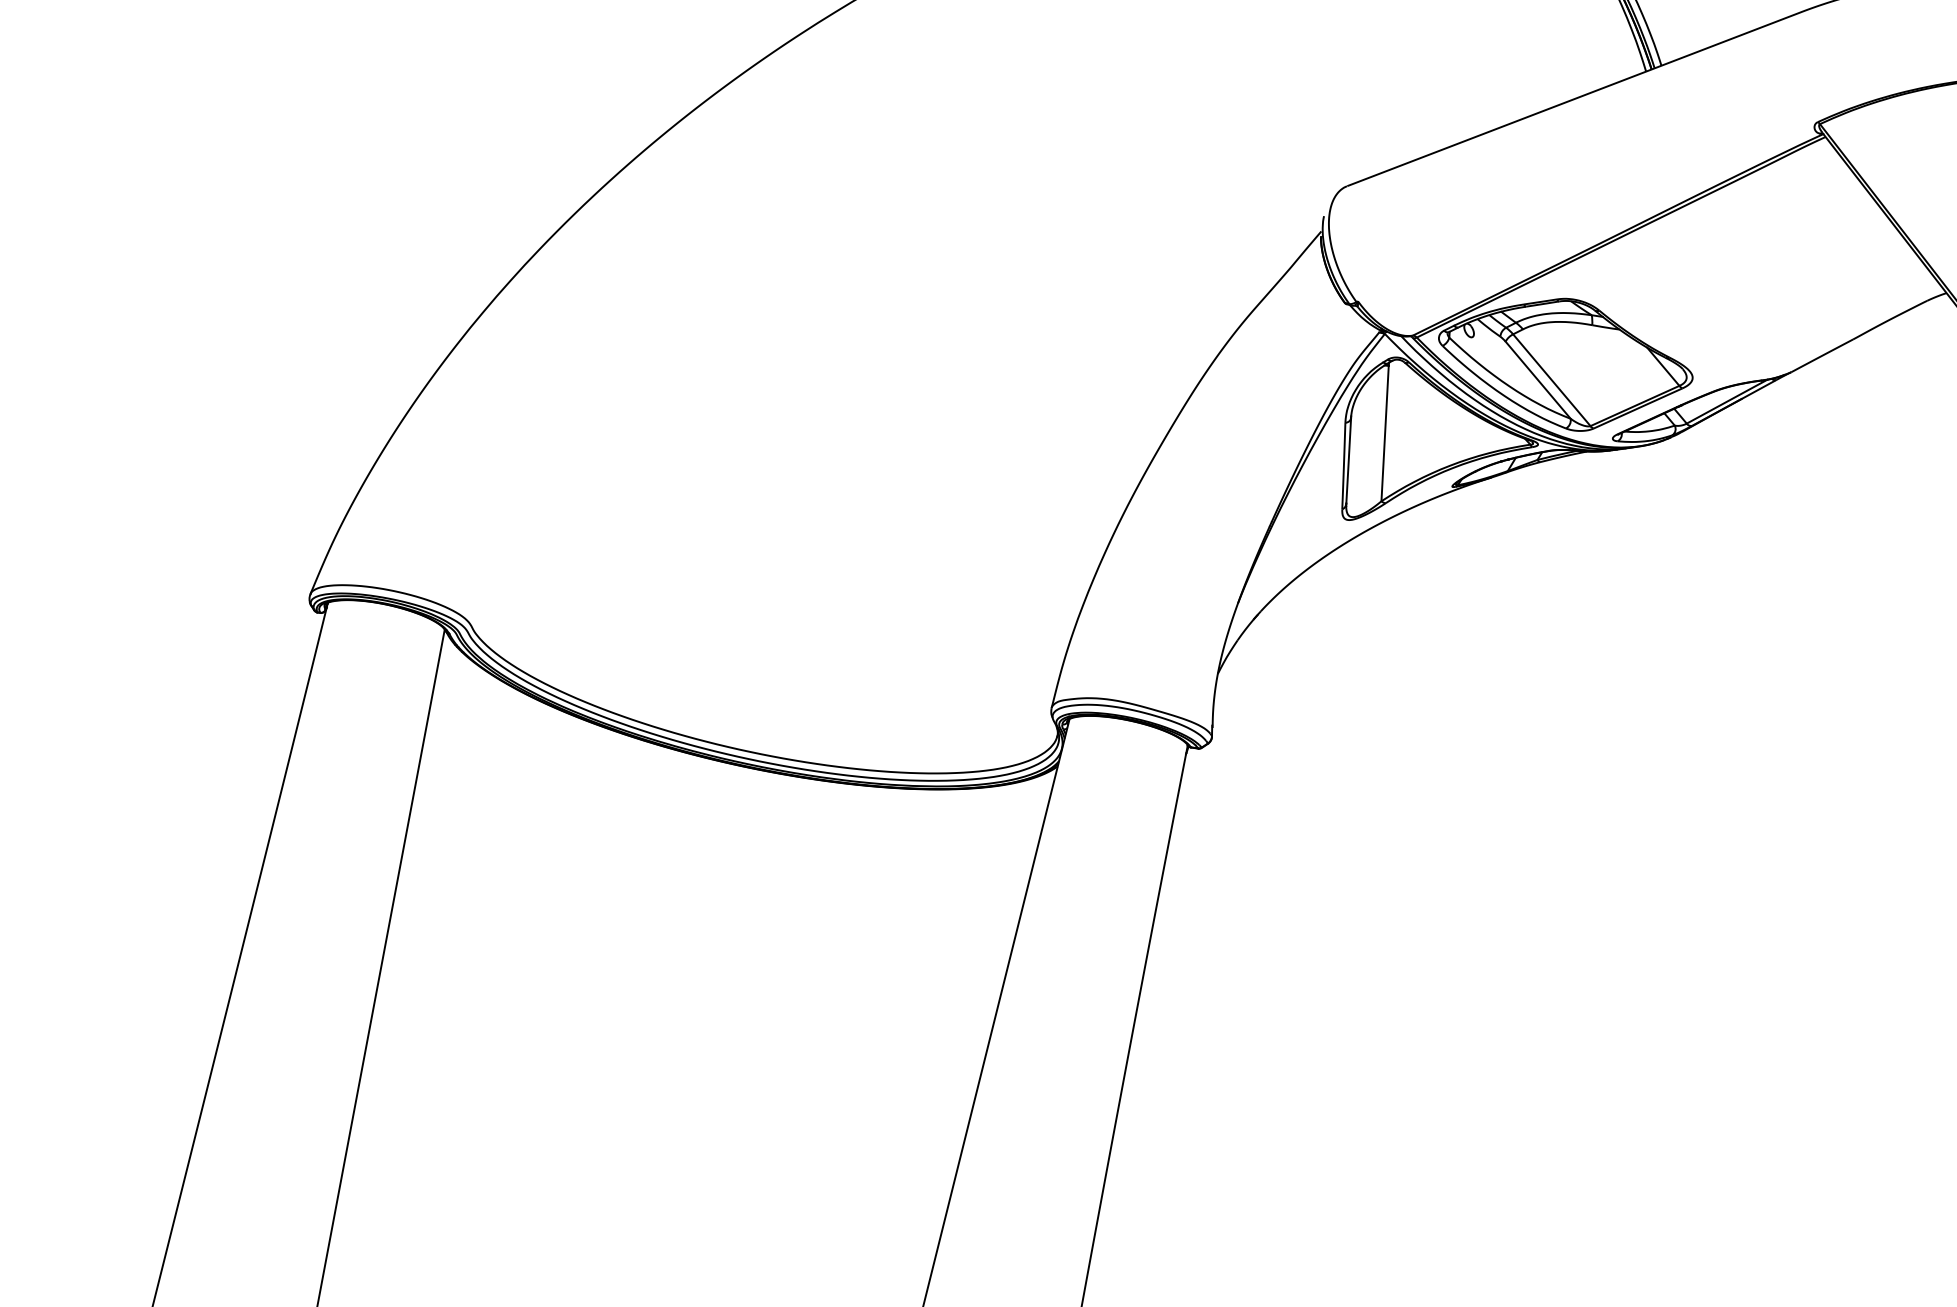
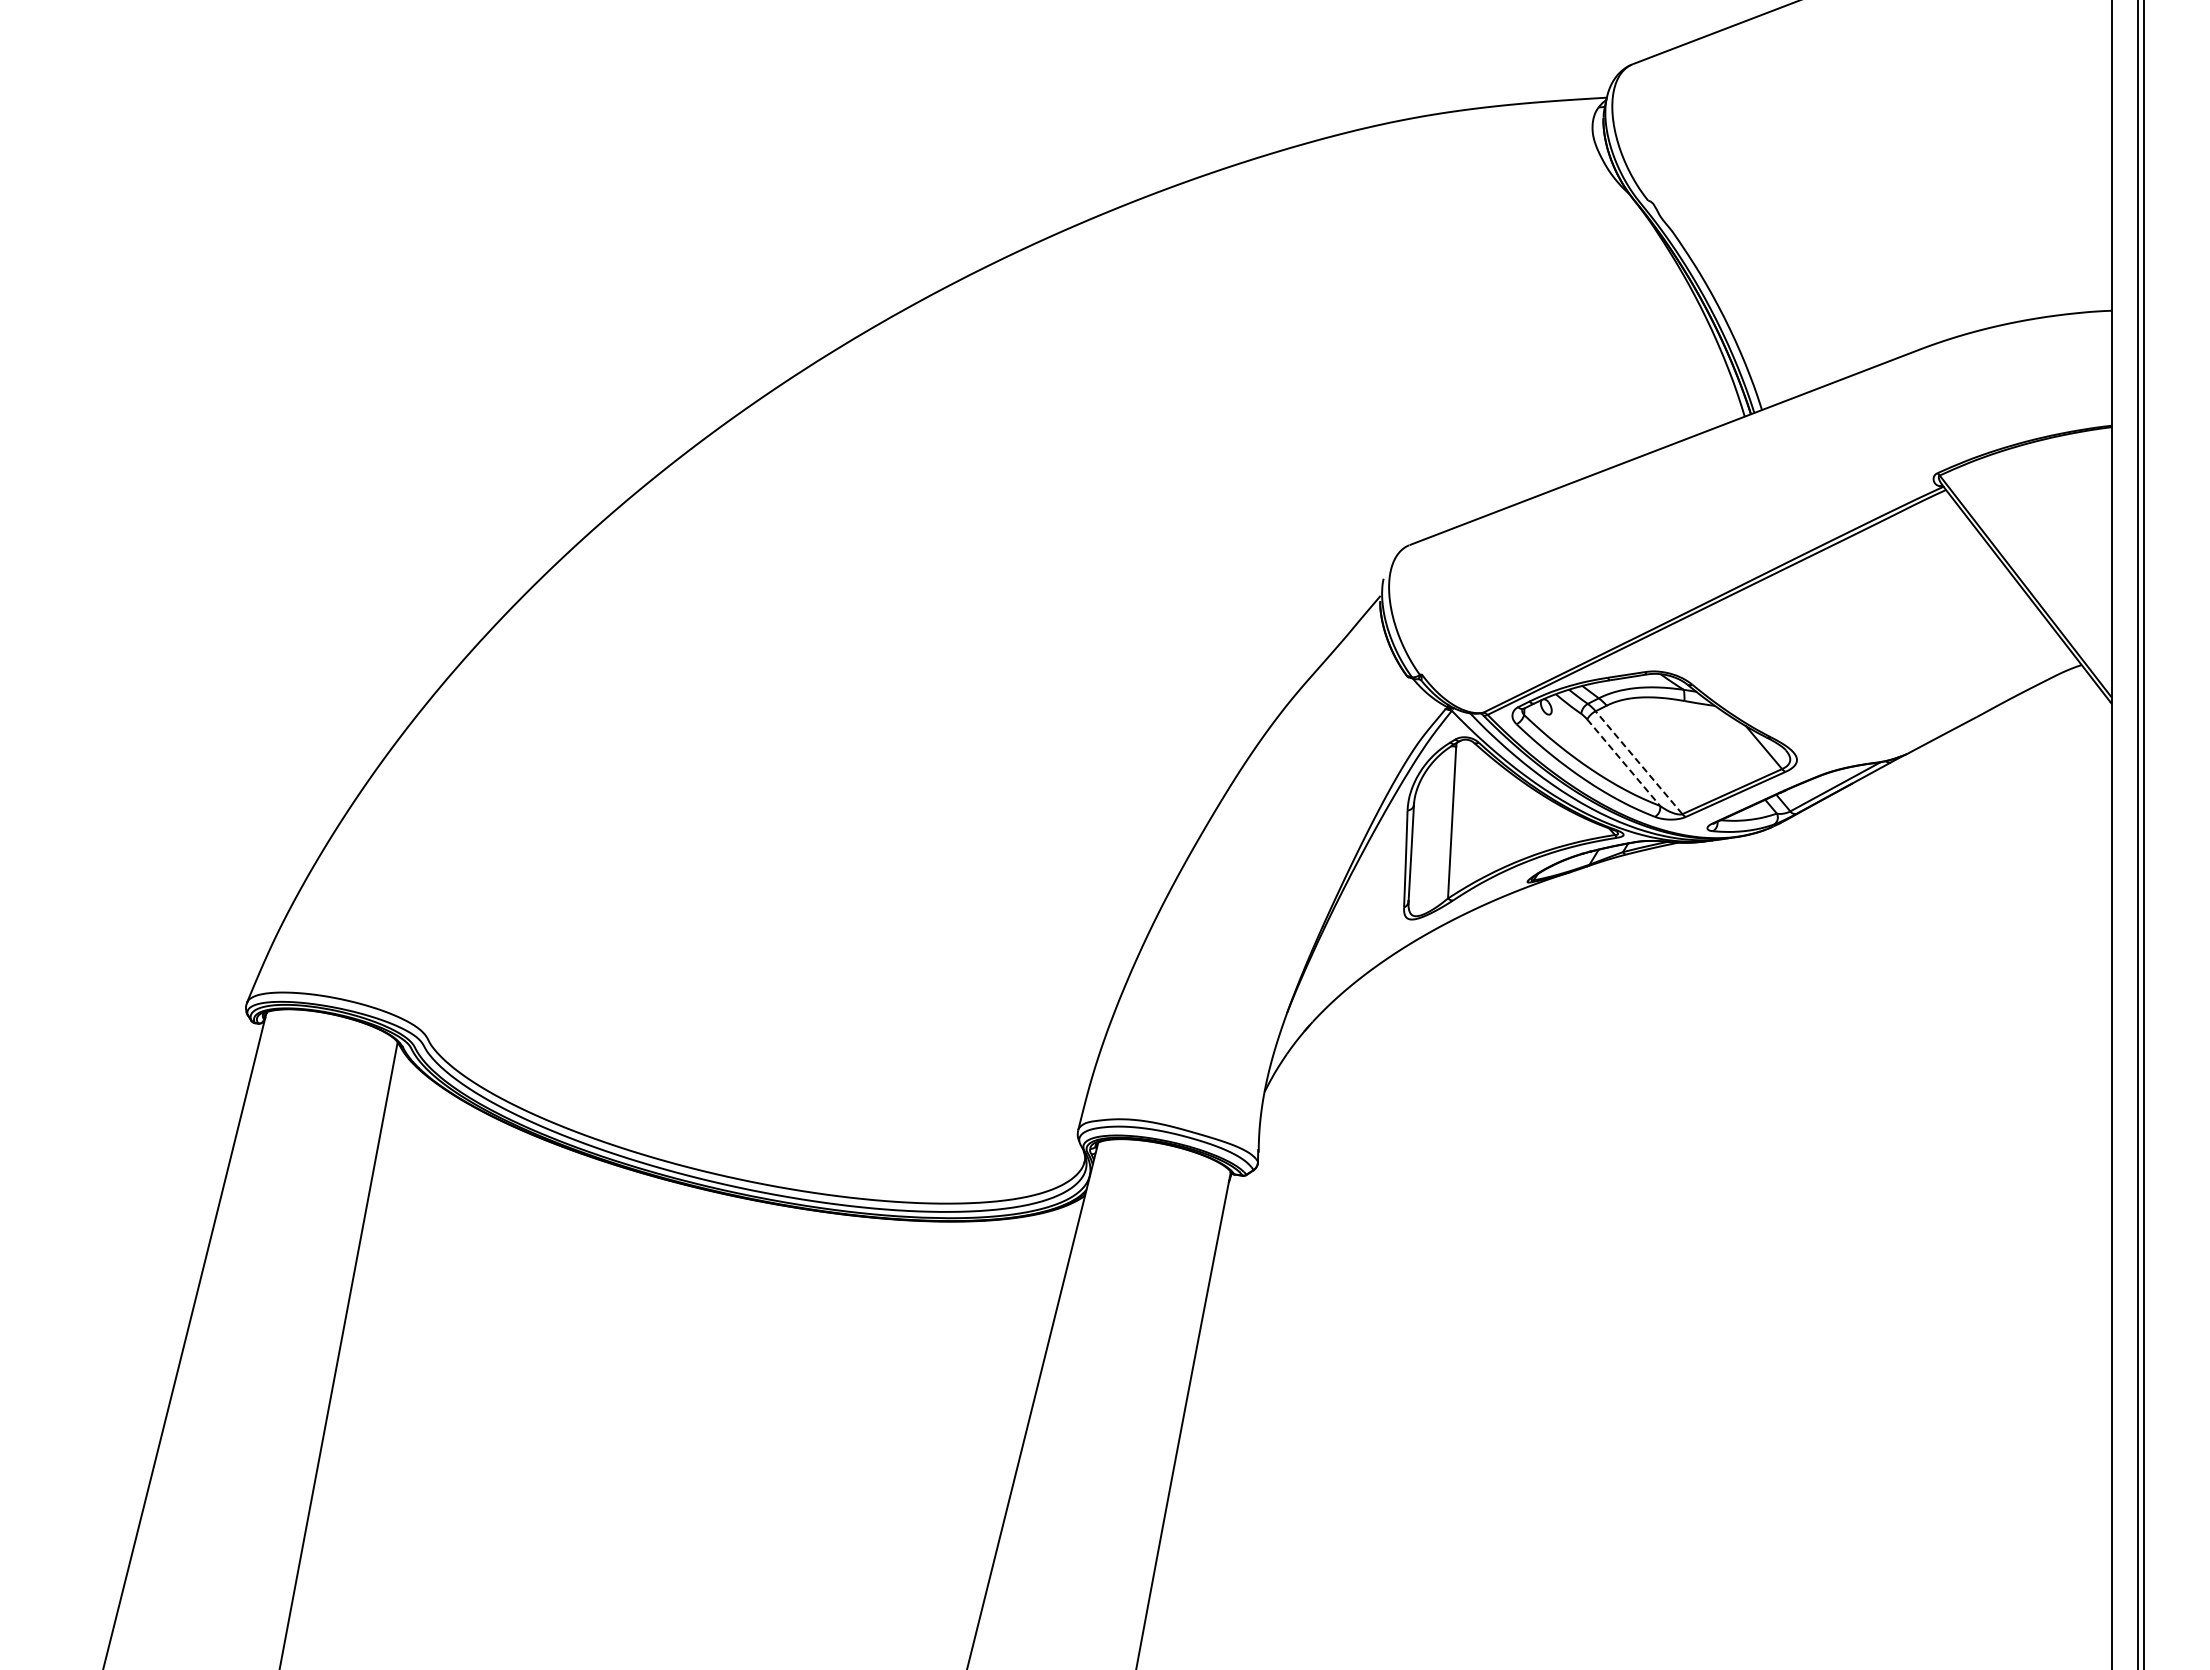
line: (1537, 380) -> (1623, 762), solid -> dashed
line: (1551, 380) -> (1638, 762), solid -> dashed

